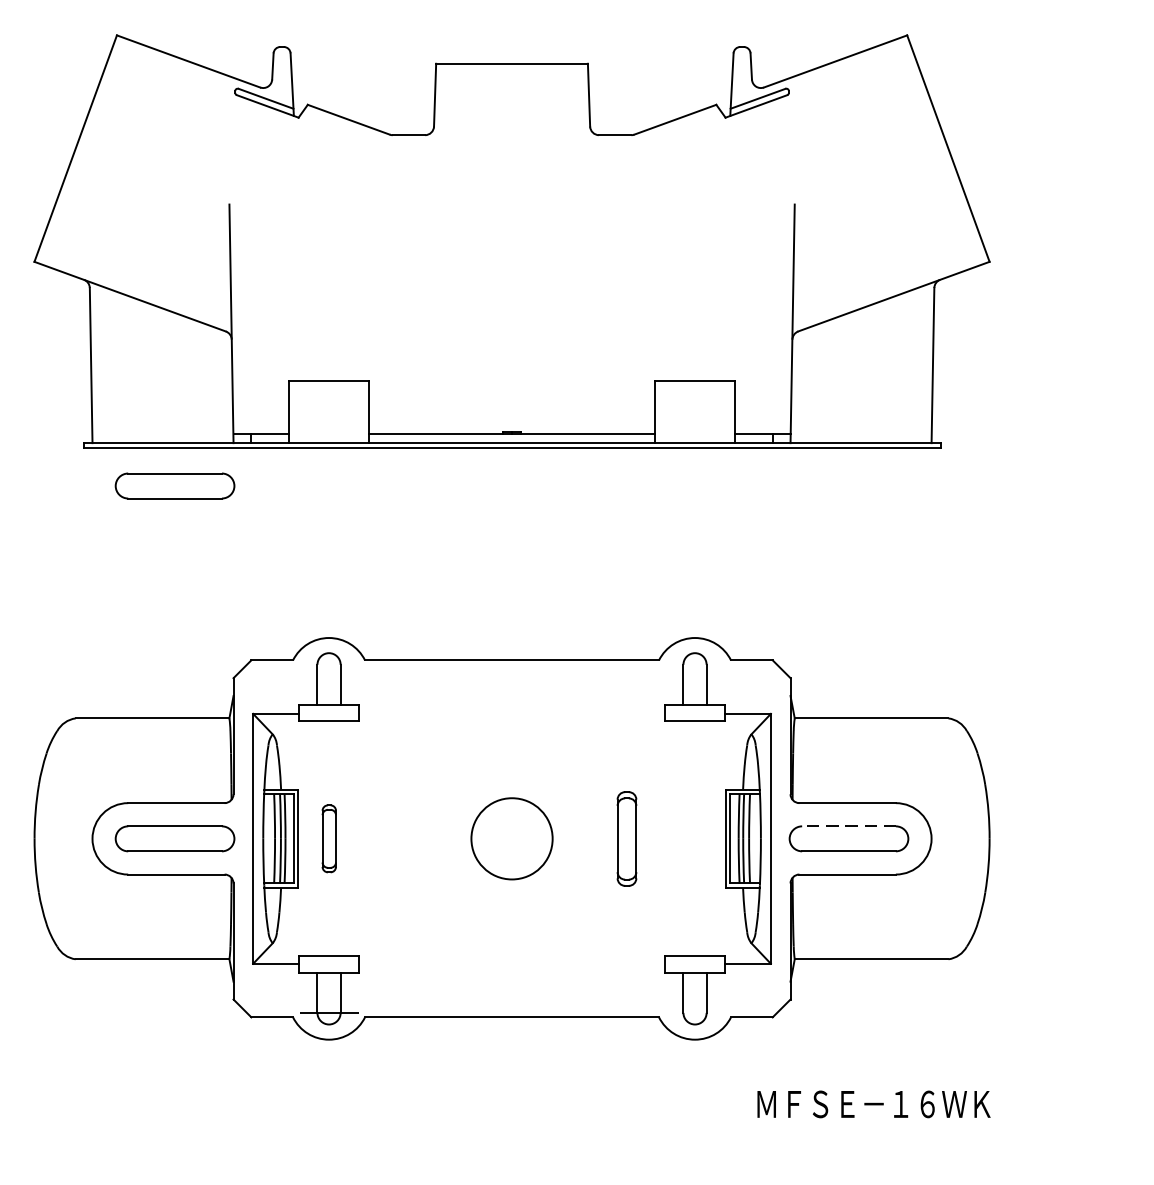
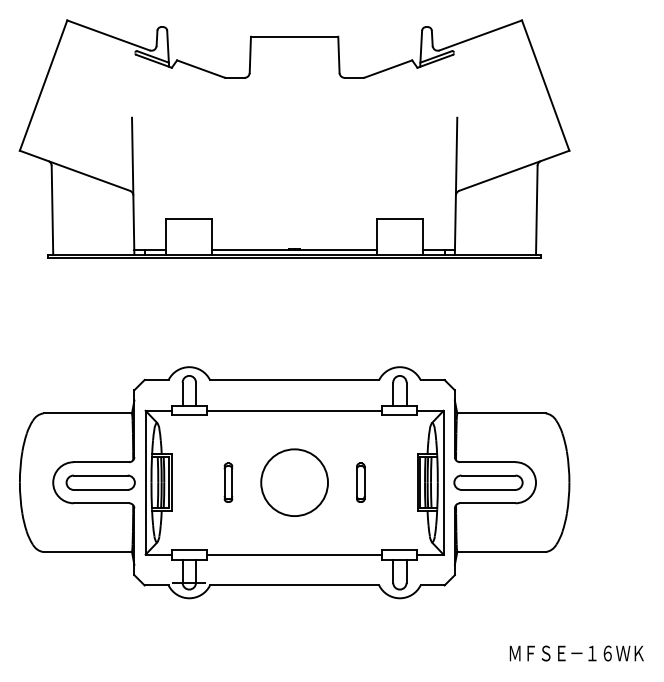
part: (174, 485) -> (100, 279), removed
line: (511, 713) -> (294, 410), added
line: (848, 826) -> (488, 475), dashed -> solid
part: (329, 838) -> (228, 482), moved
circle: (511, 838) -> (294, 482), size x1.43
part: (626, 838) -> (360, 482), size x0.71
line: (511, 963) -> (294, 554), added
text: (873, 1104) -> (576, 653), moved

